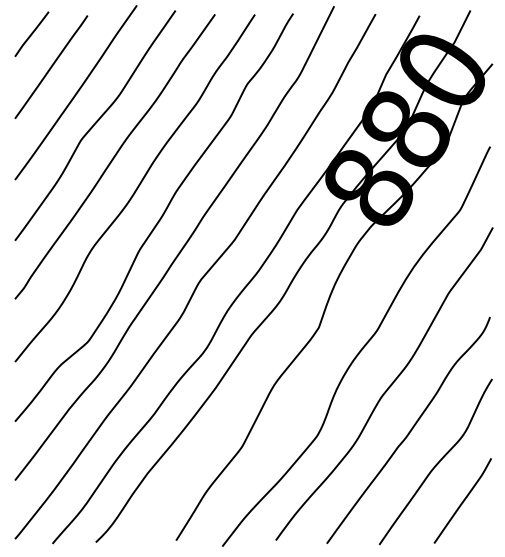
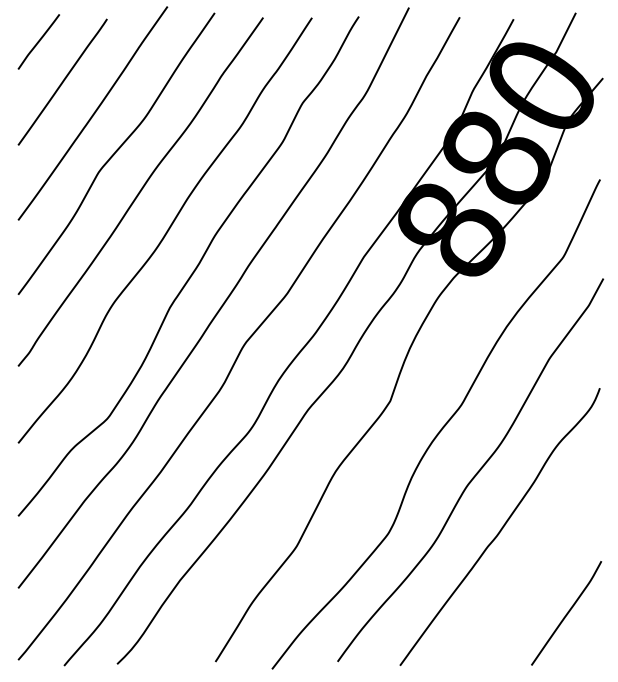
curve: (437, 462) -> (535, 566), removed

